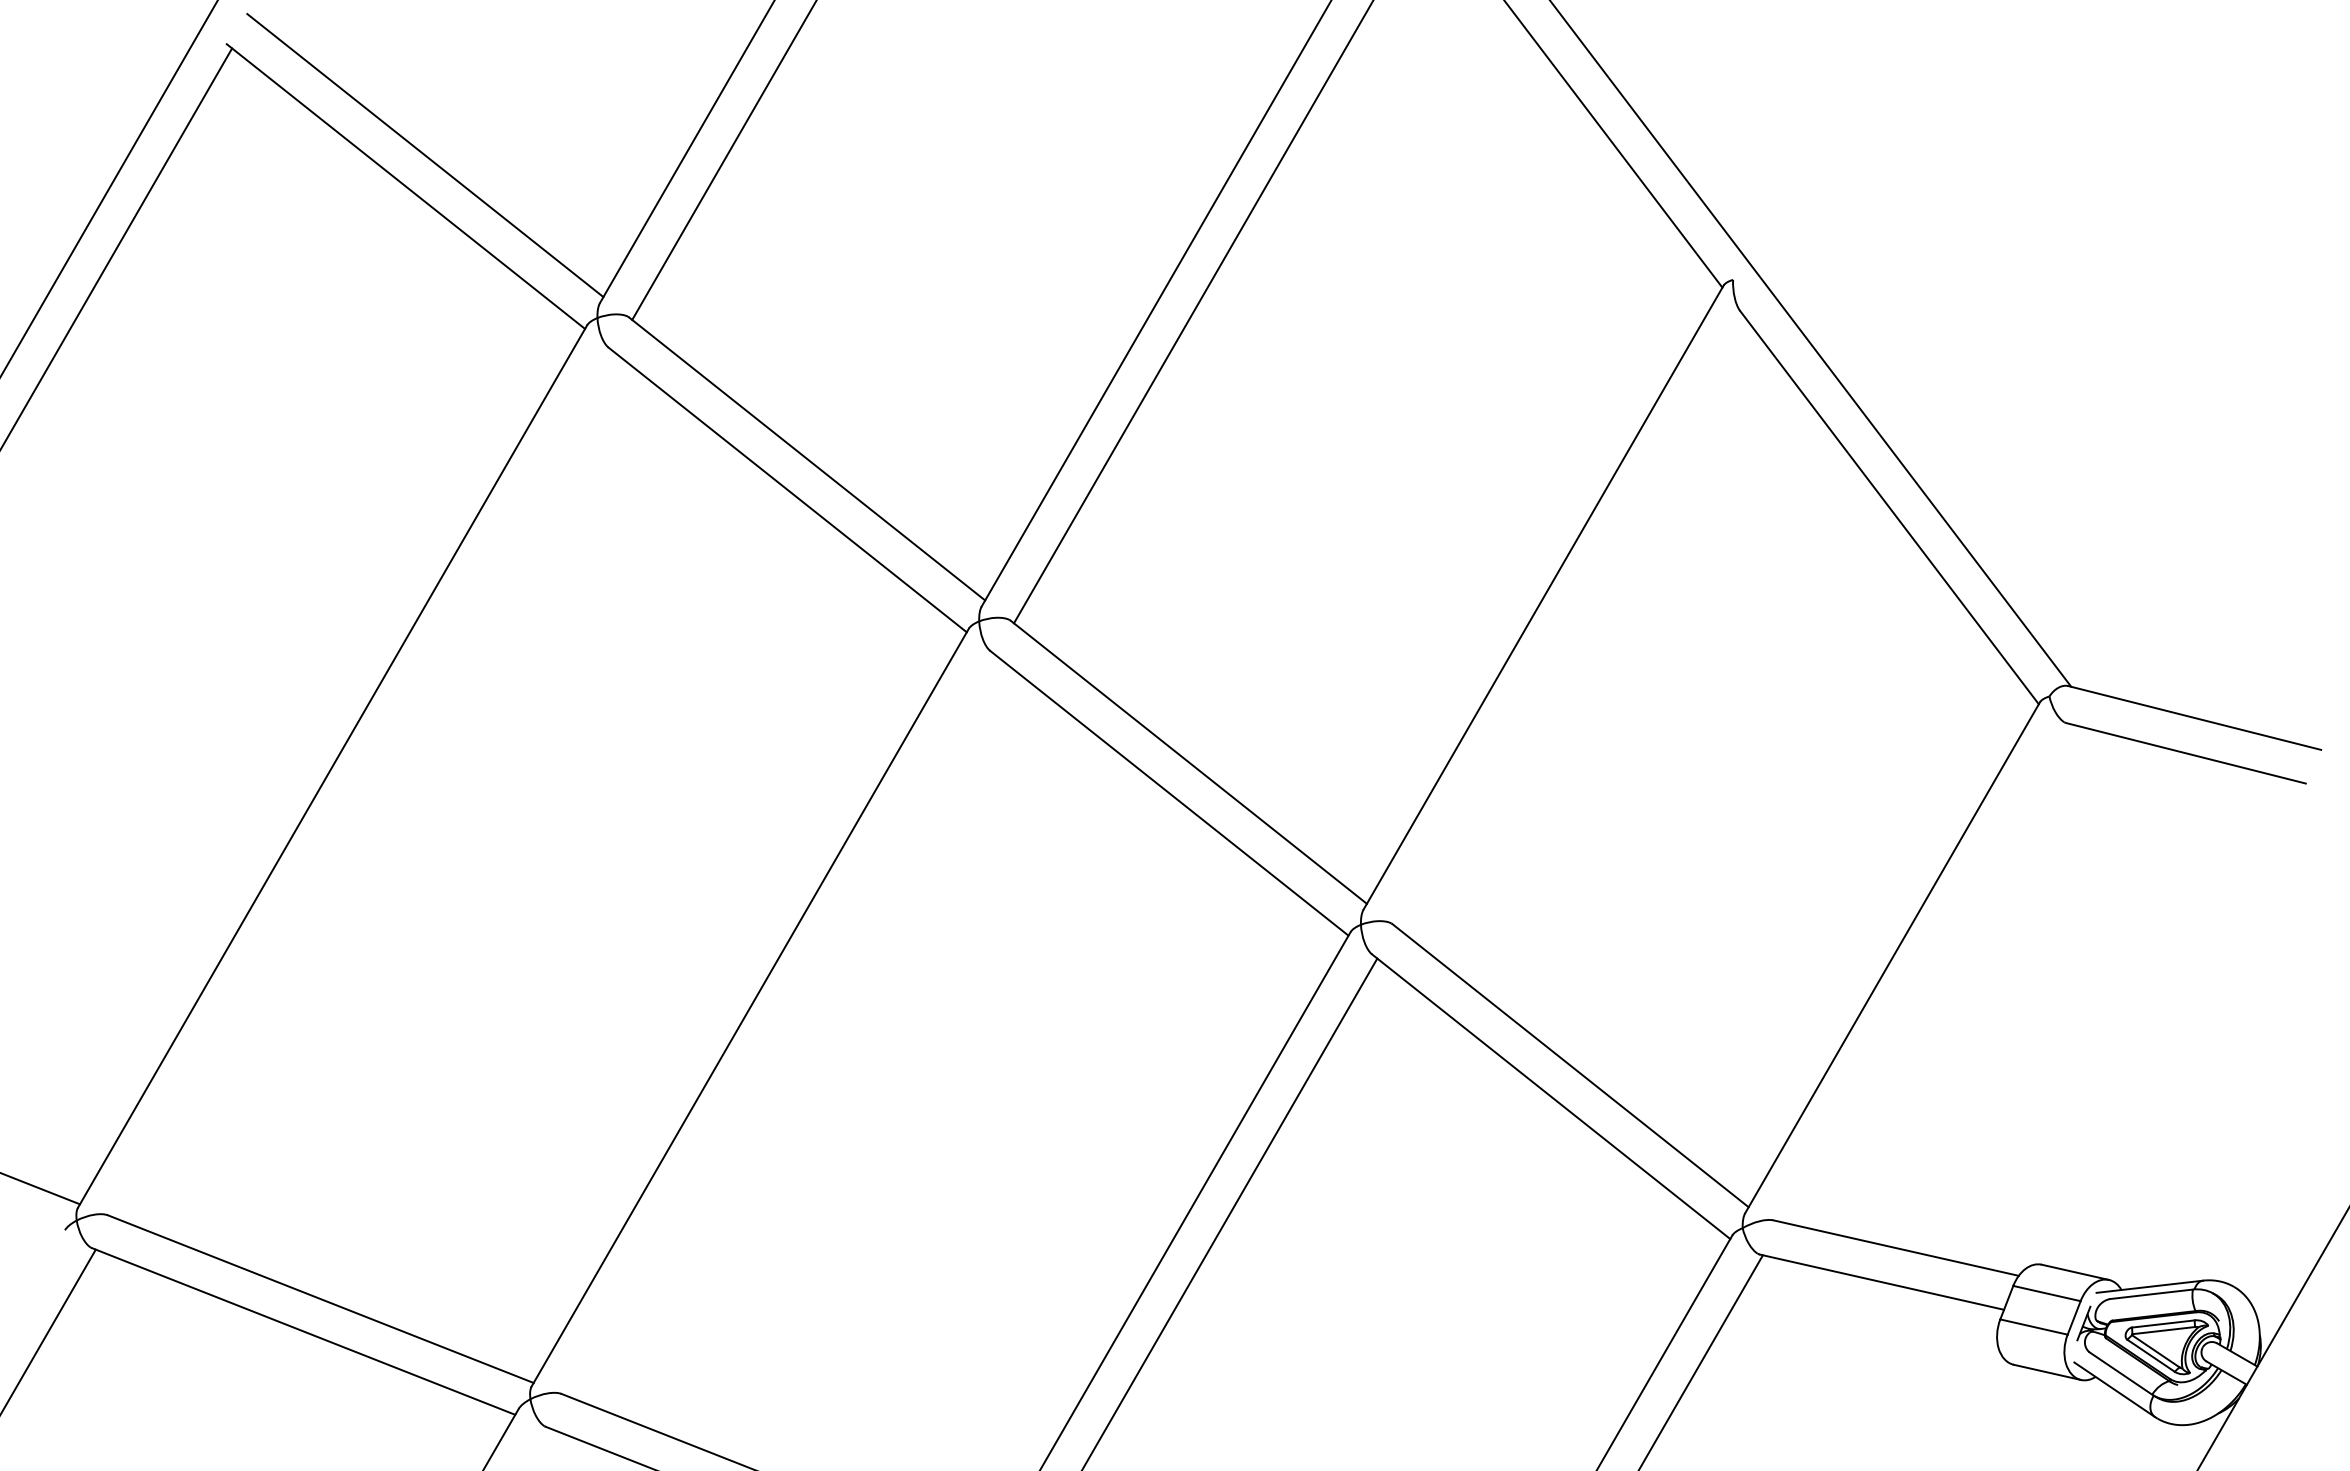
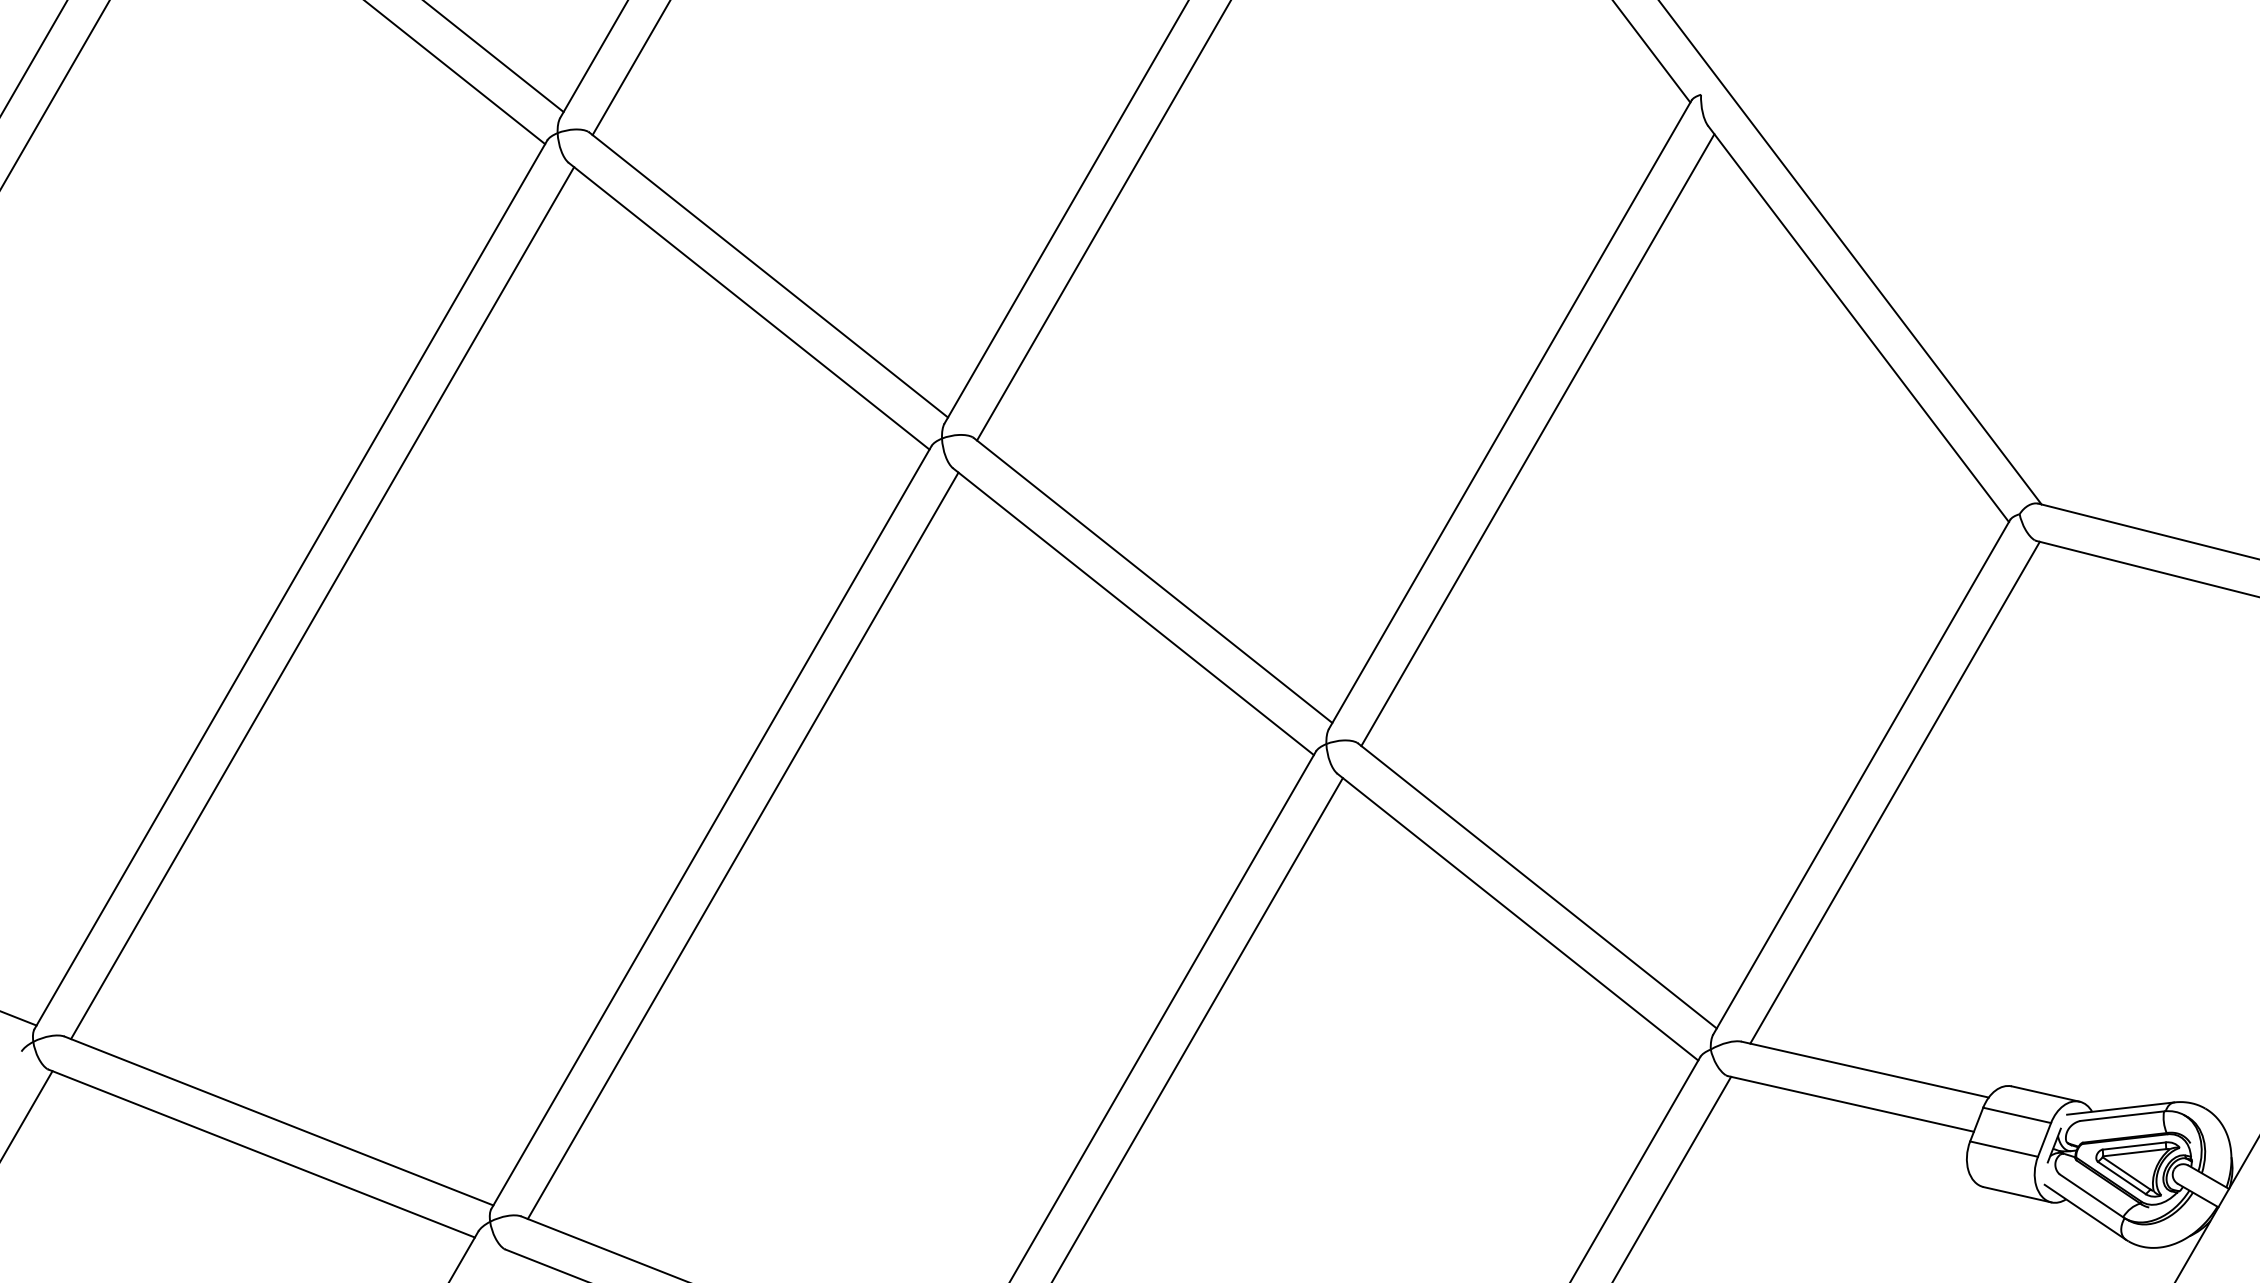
line: (1570, 622) -> (1537, 439), added
line: (363, 784) -> (322, 602), added
line: (1925, 972) -> (1894, 792), added
line: (781, 1025) -> (742, 845), added

